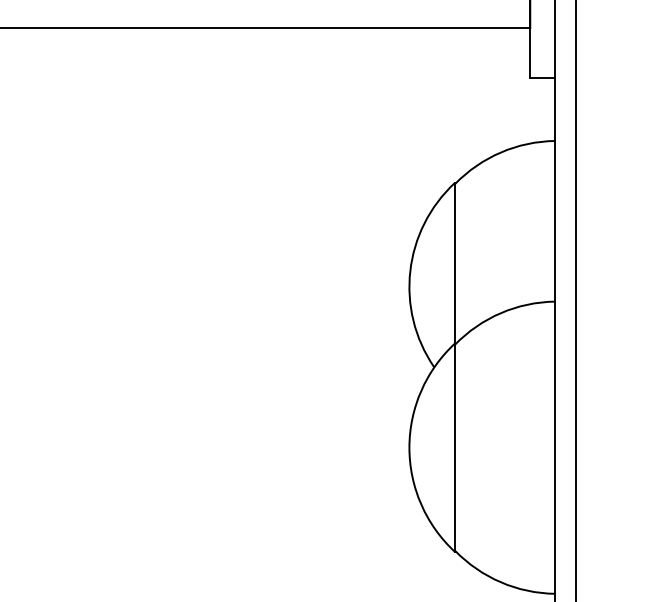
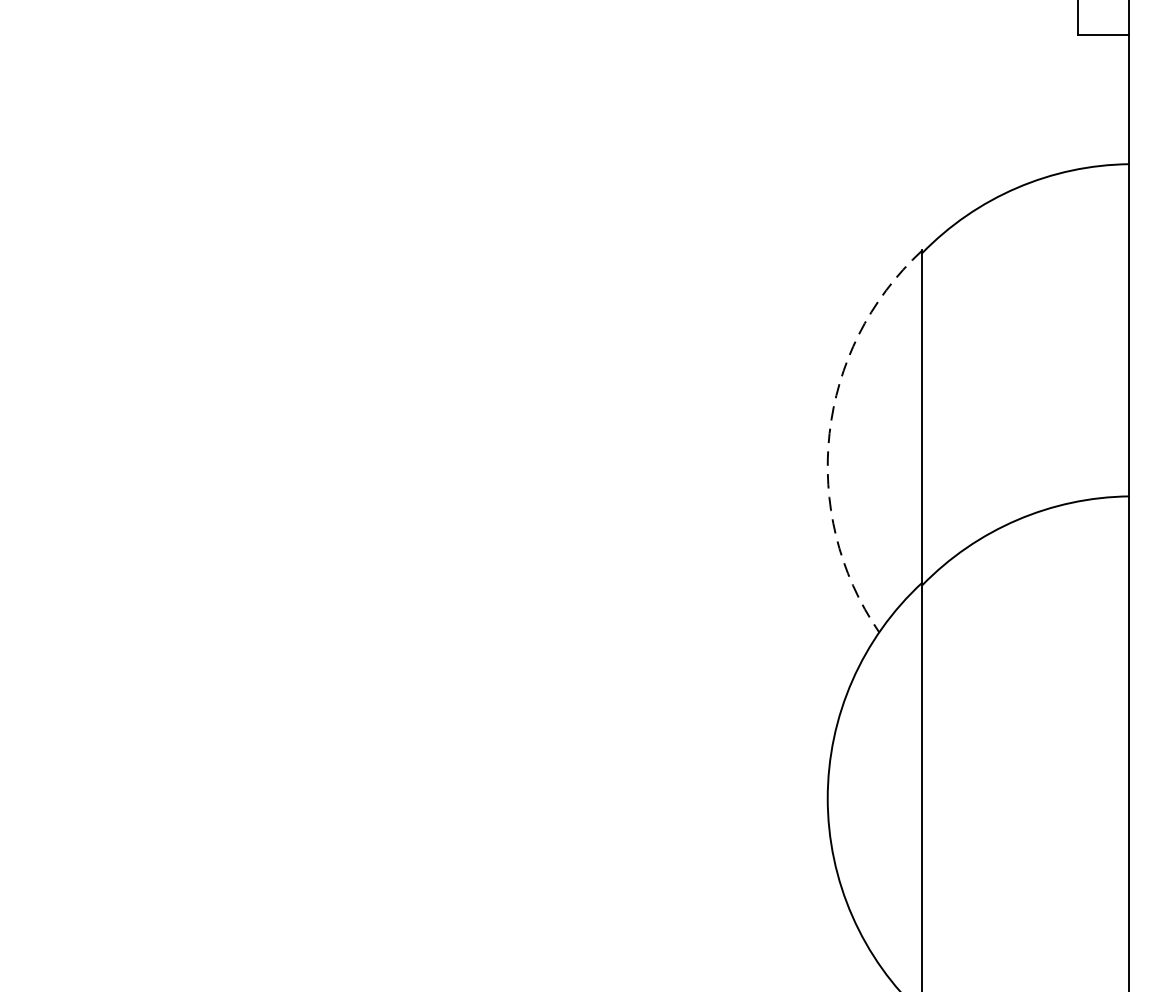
arc: (410, 271) -> (829, 434), solid -> dashed

